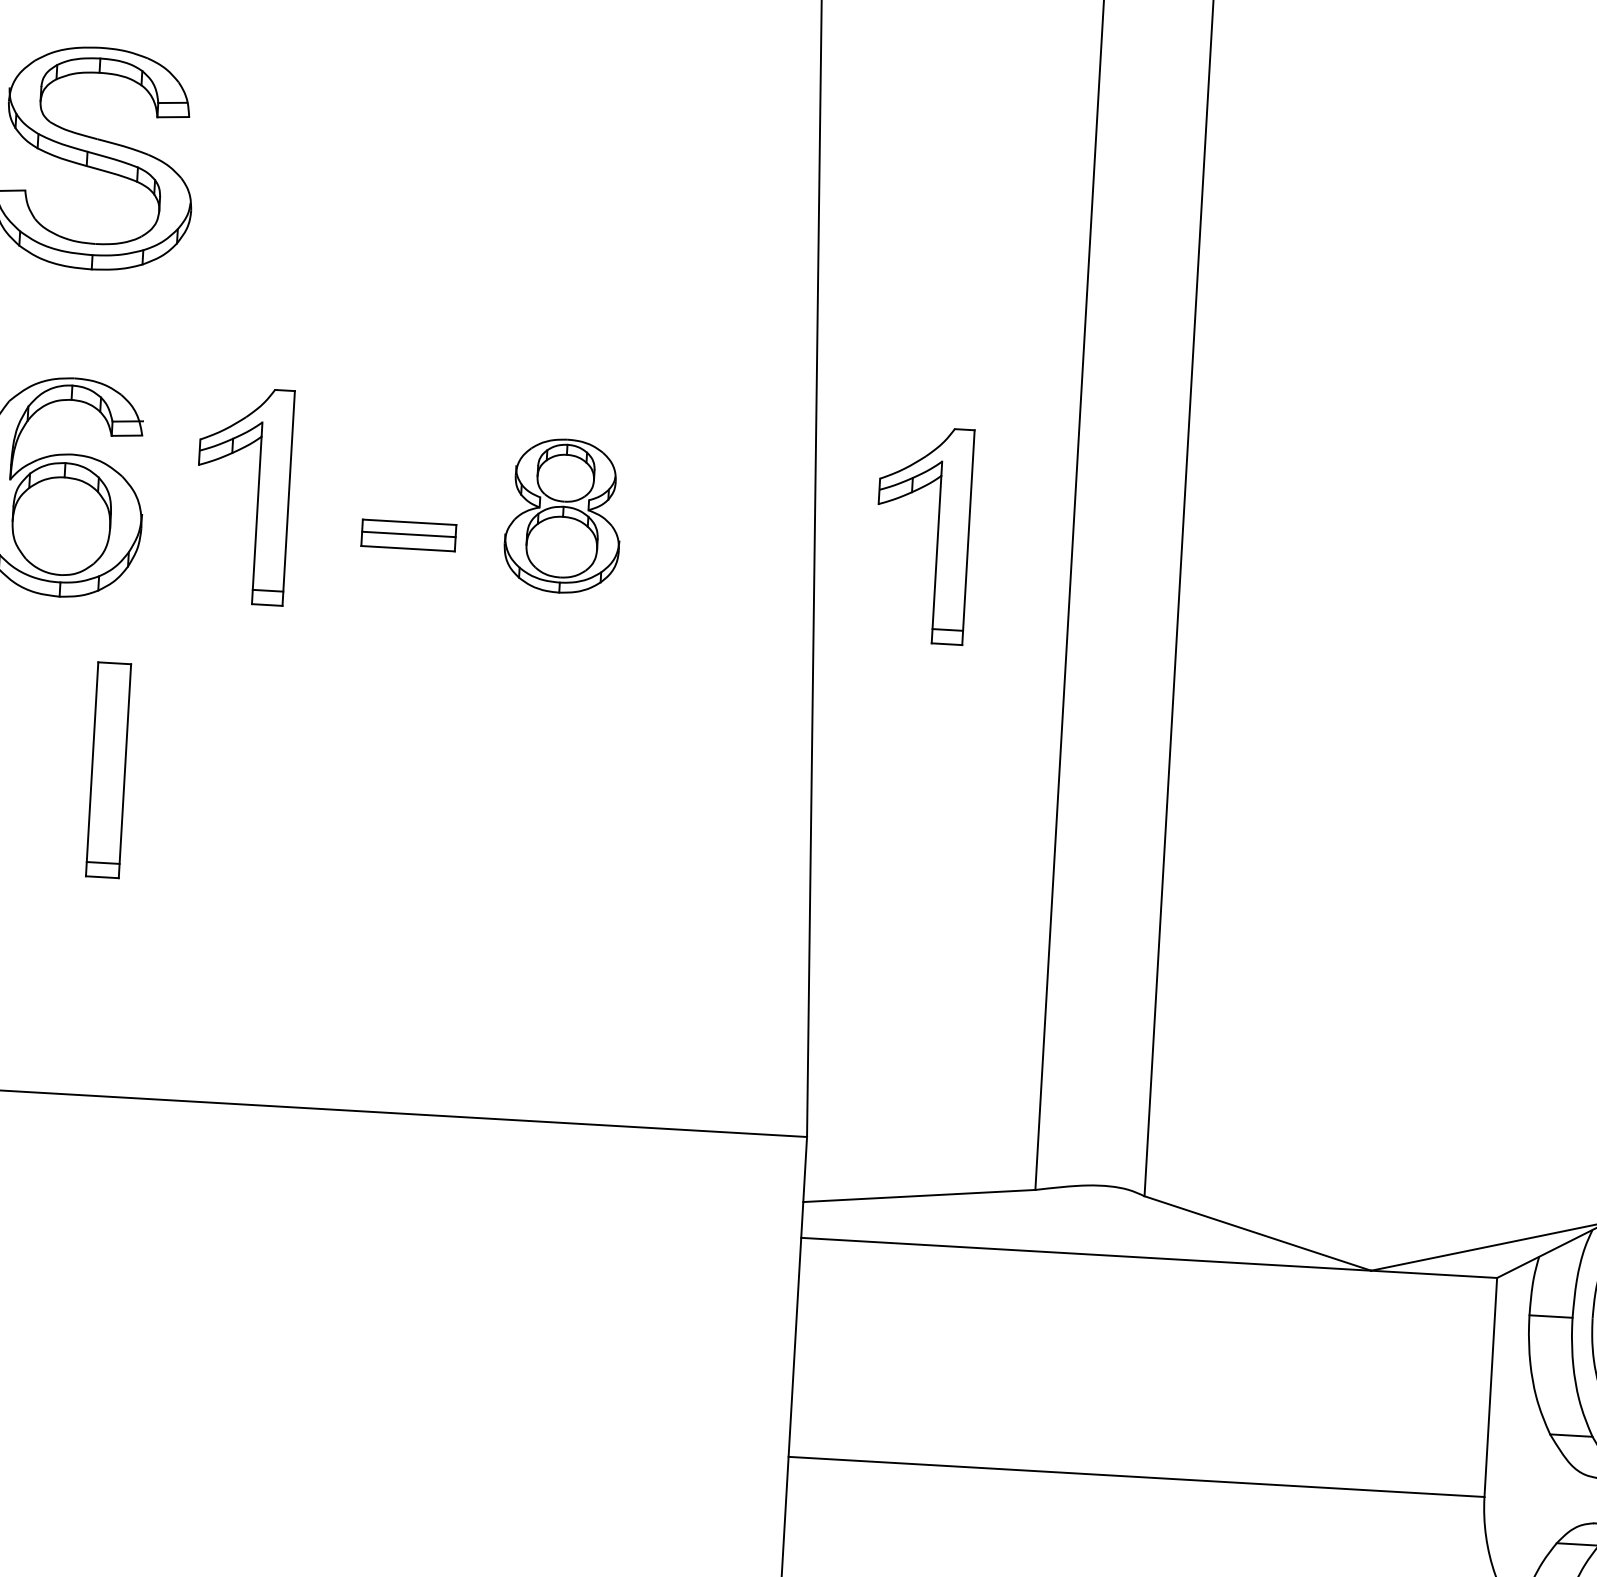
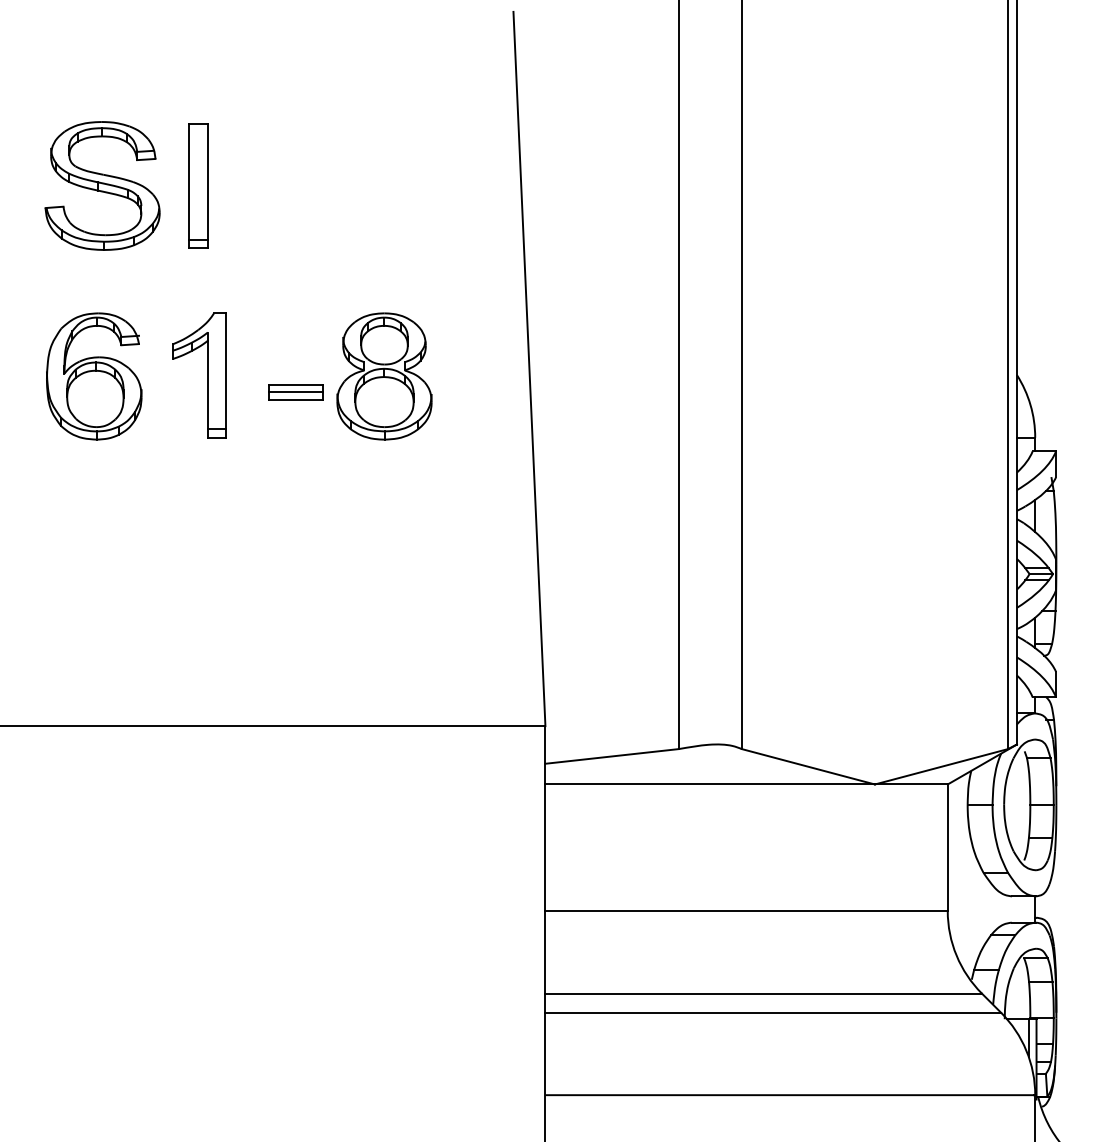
part: (563, 516) -> (384, 376), size x1.43
part: (937, 535) -> (600, 375), removed
part: (108, 769) -> (198, 185), moved

